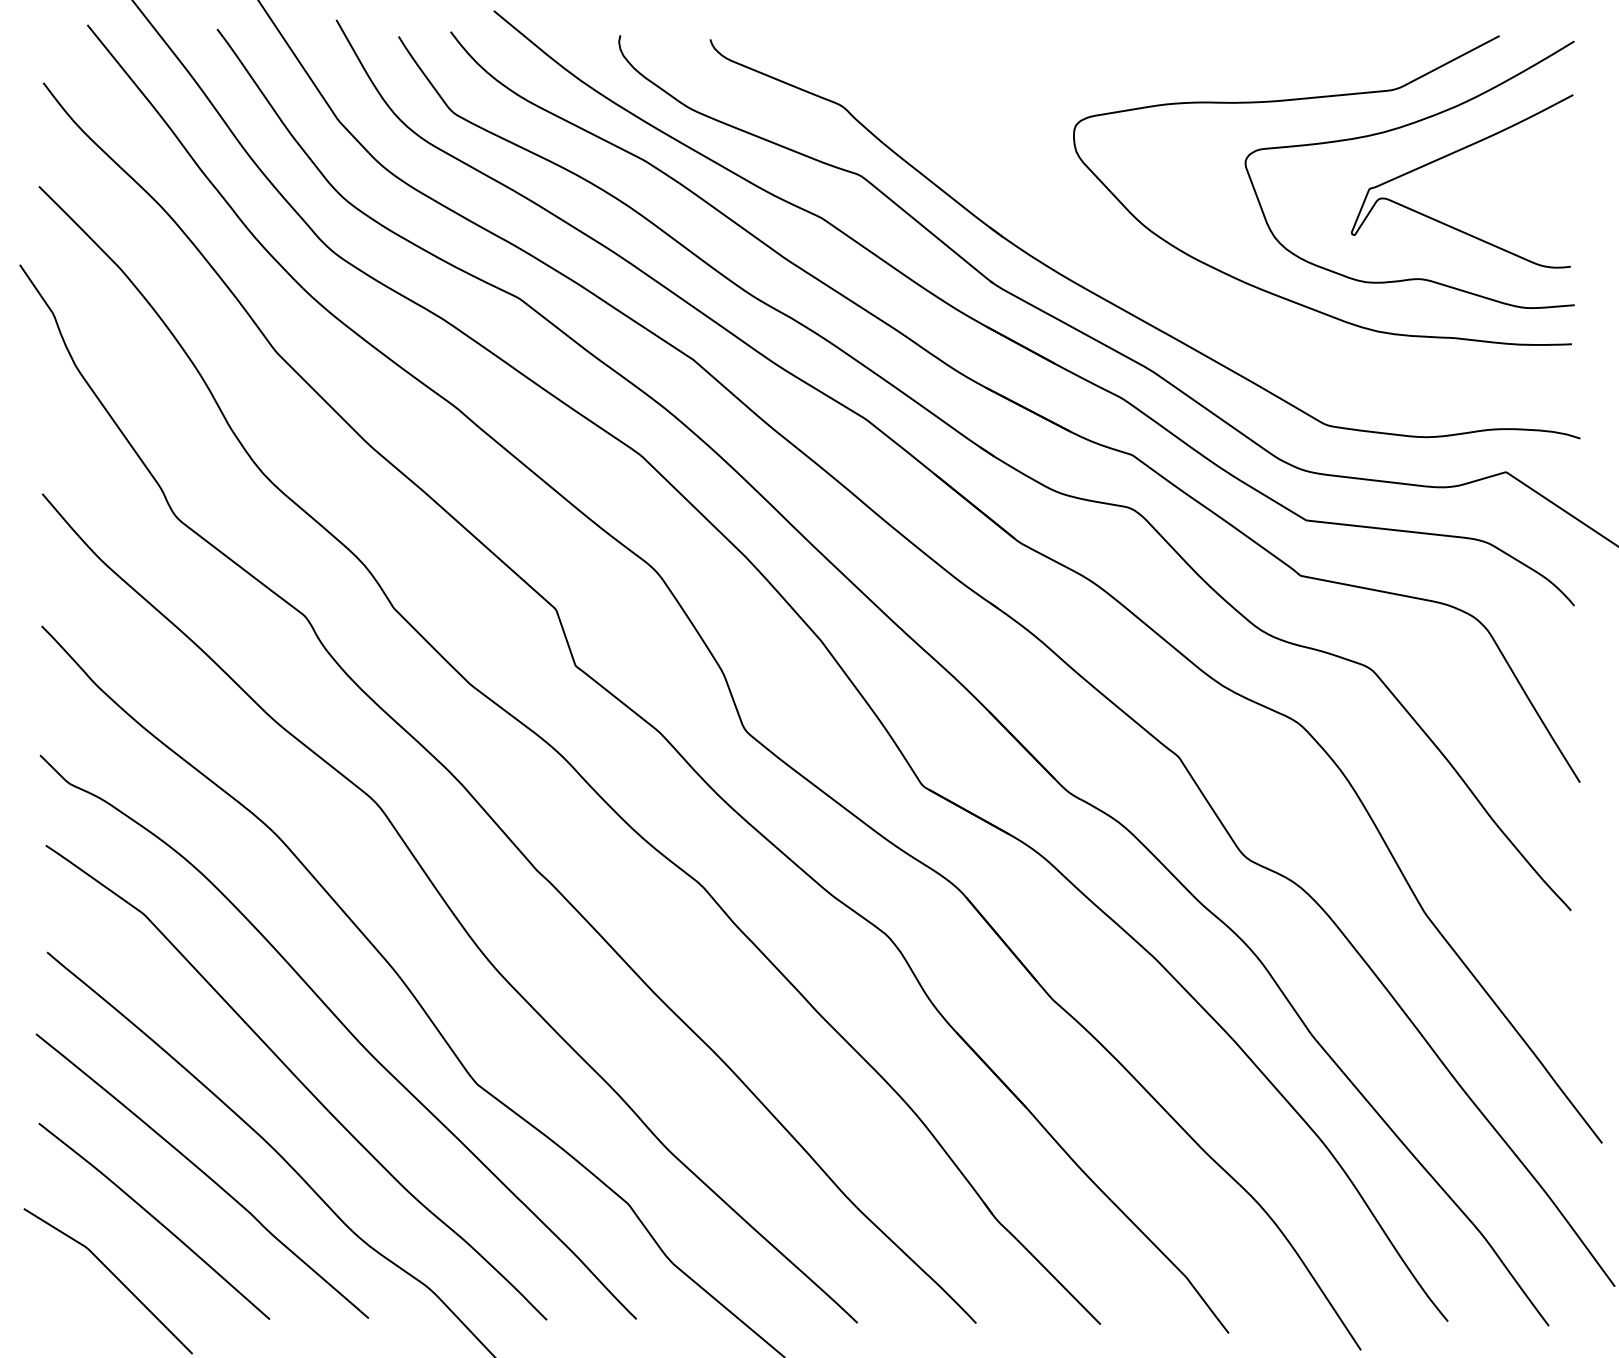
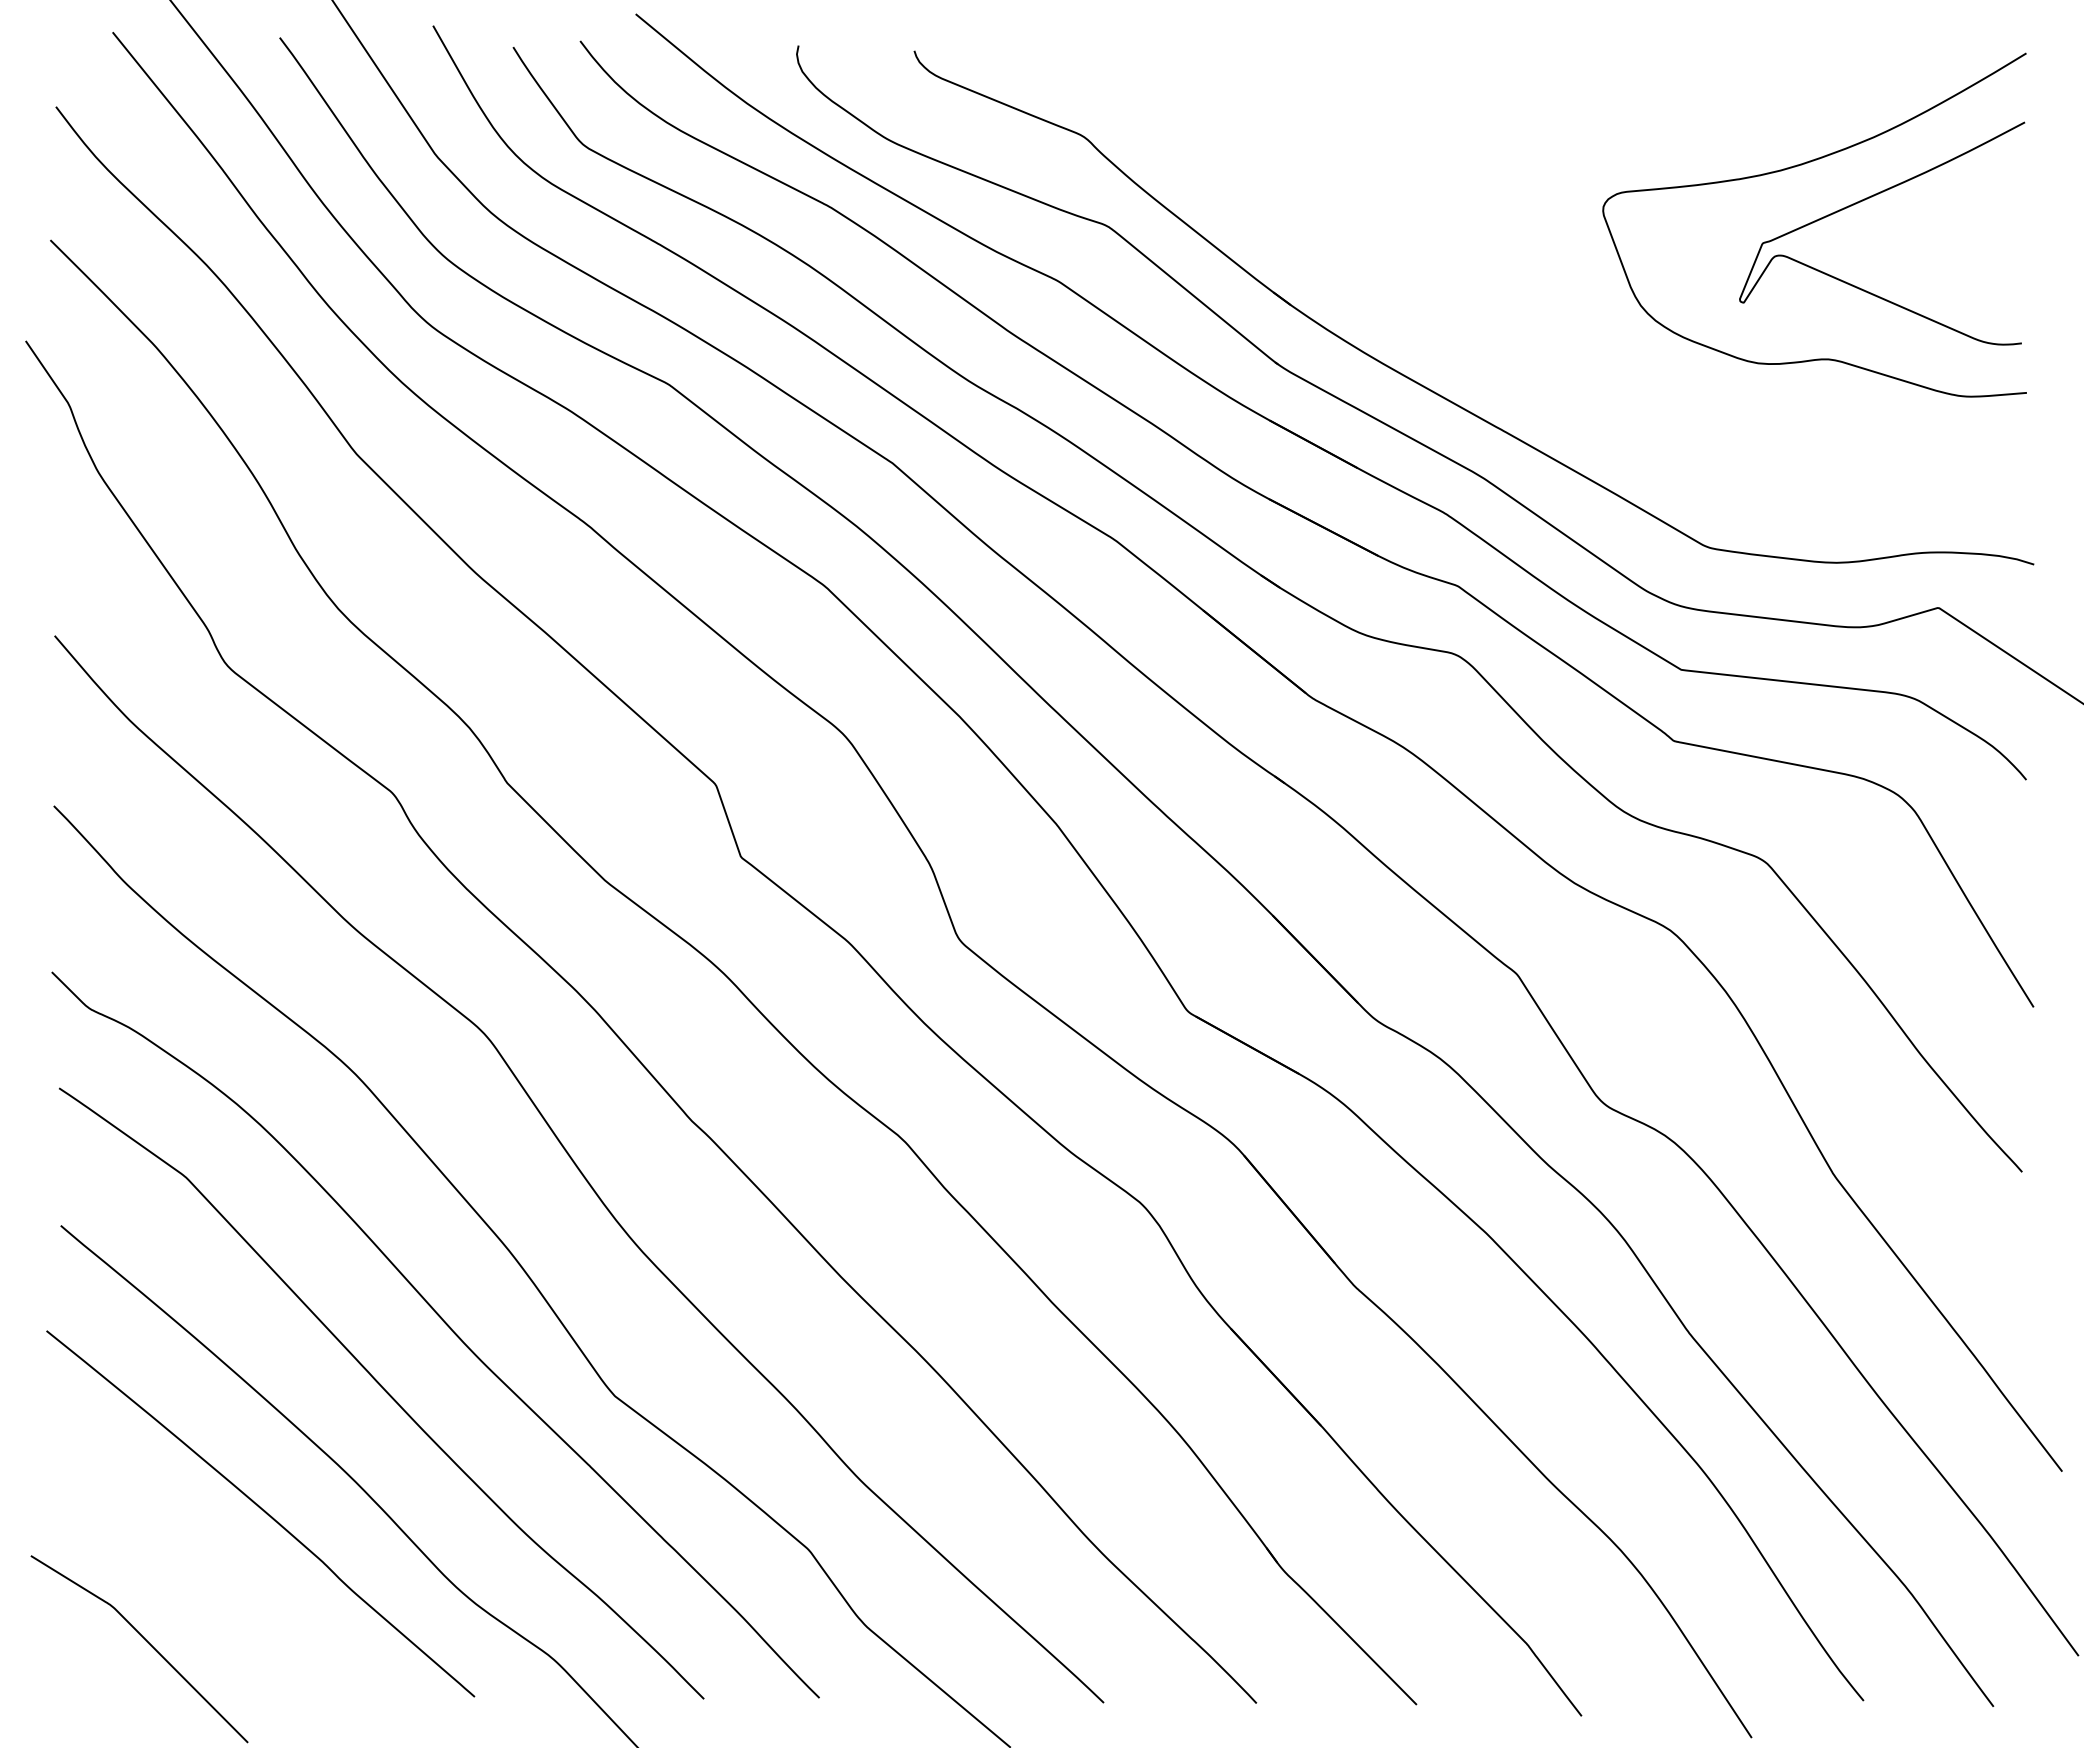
curve: (1311, 98) -> (1687, 127), removed
curve: (154, 1219) -> (199, 1569), removed

